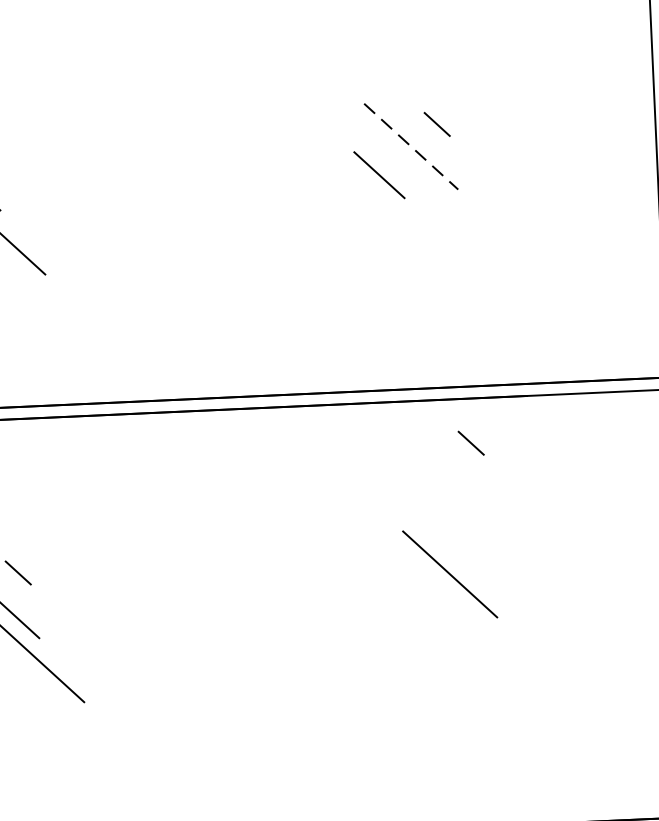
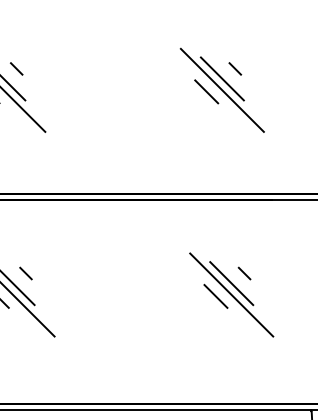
line: (411, 147) -> (222, 79), dashed -> solid
line: (410, 168) -> (221, 89), added
line: (471, 443) -> (244, 273), moved
line: (450, 597) -> (231, 294), added
line: (417, 603) -> (215, 296), added

